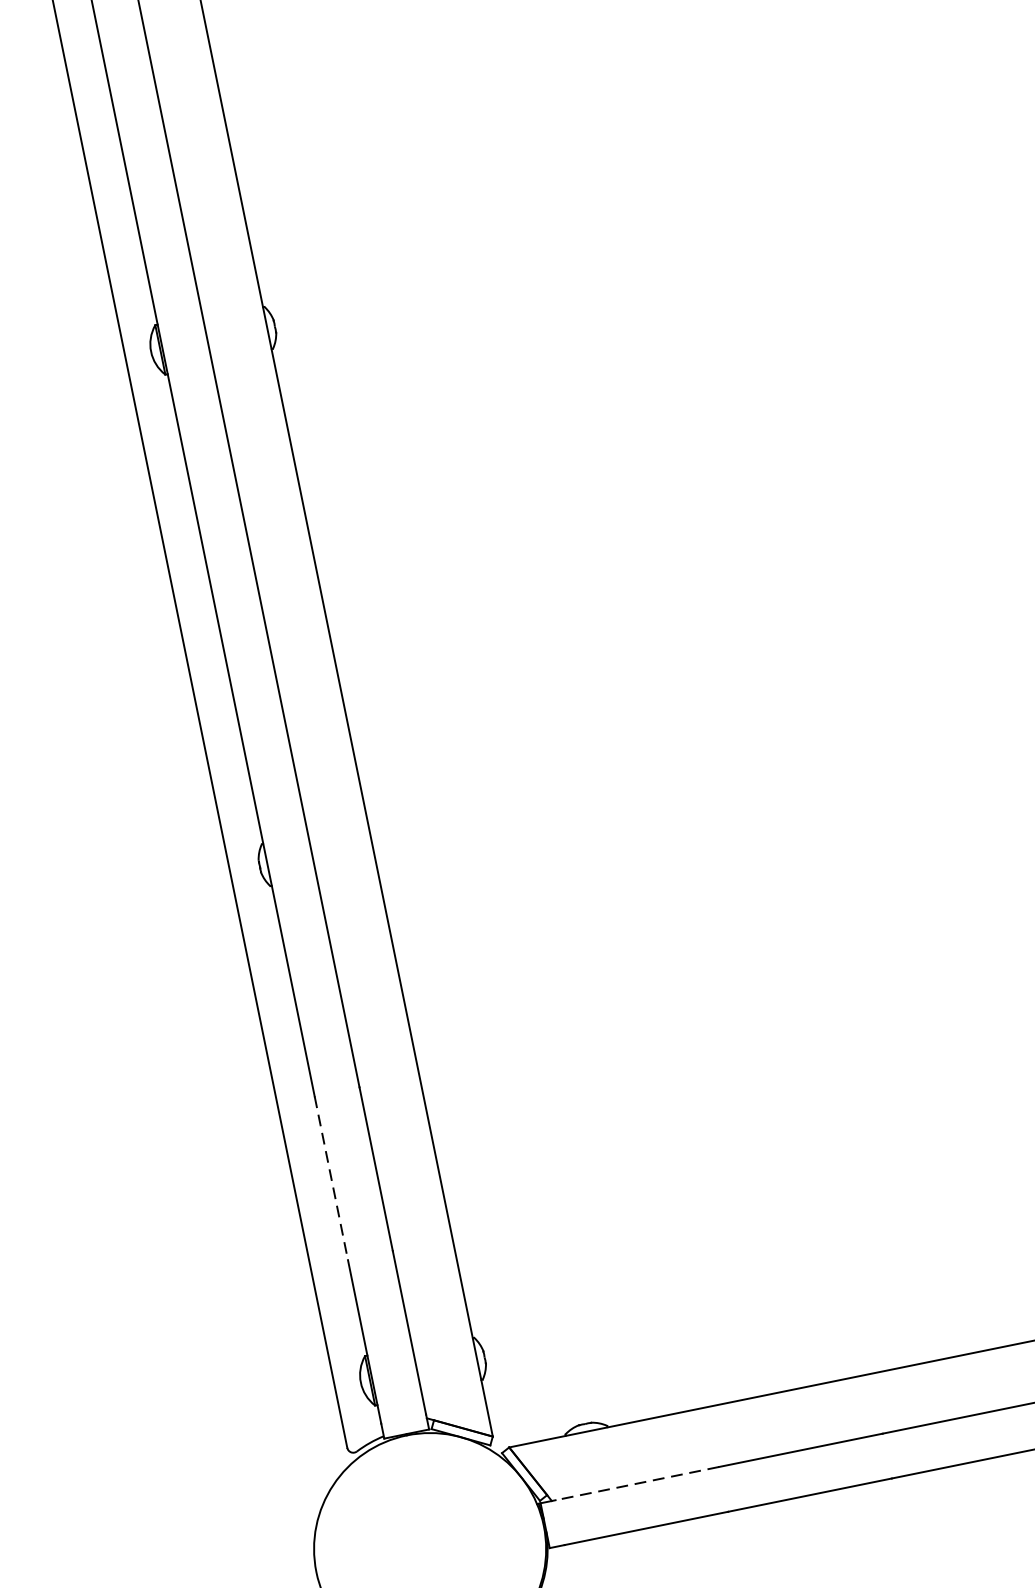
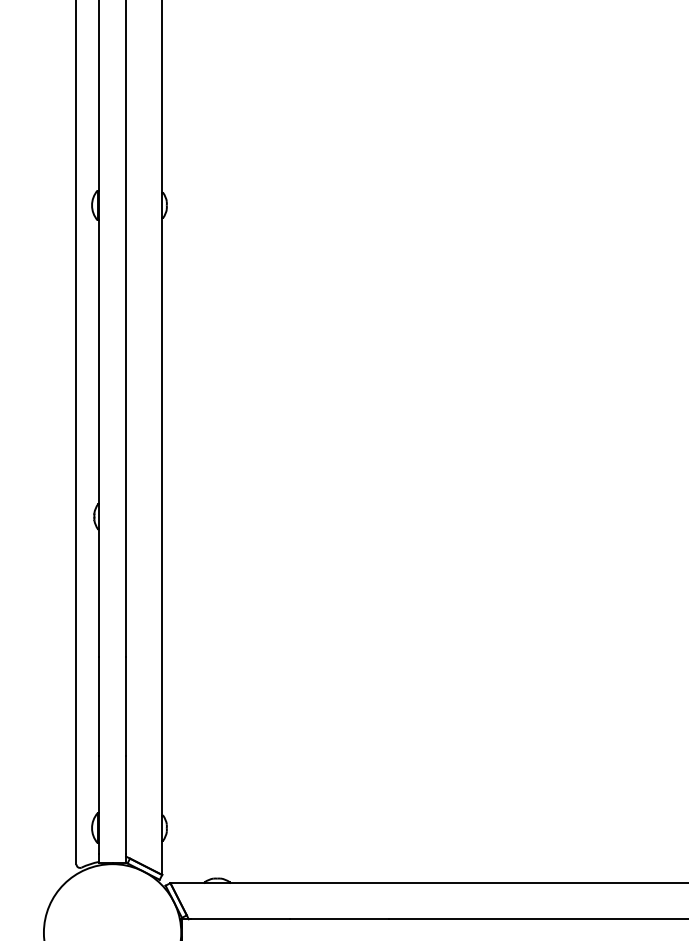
line: (332, 1178) -> (99, 706), dashed -> solid
line: (637, 1483) -> (240, 919), dashed -> solid

